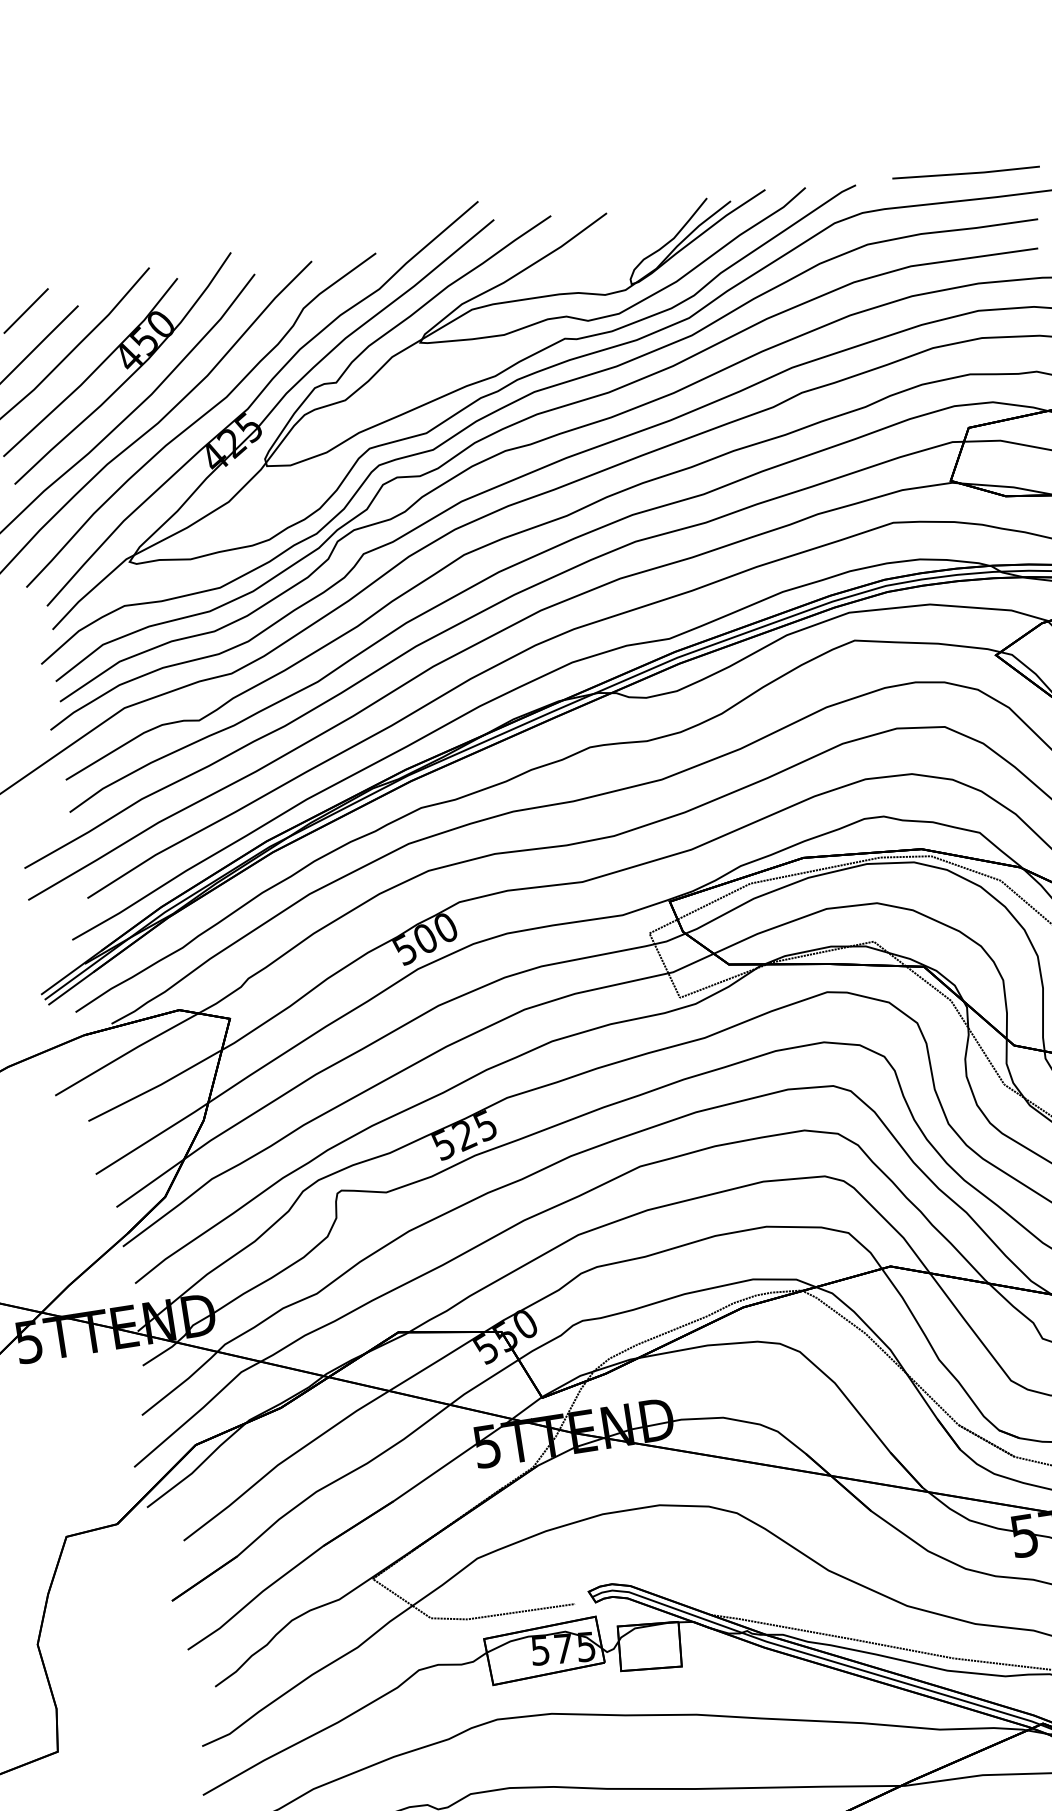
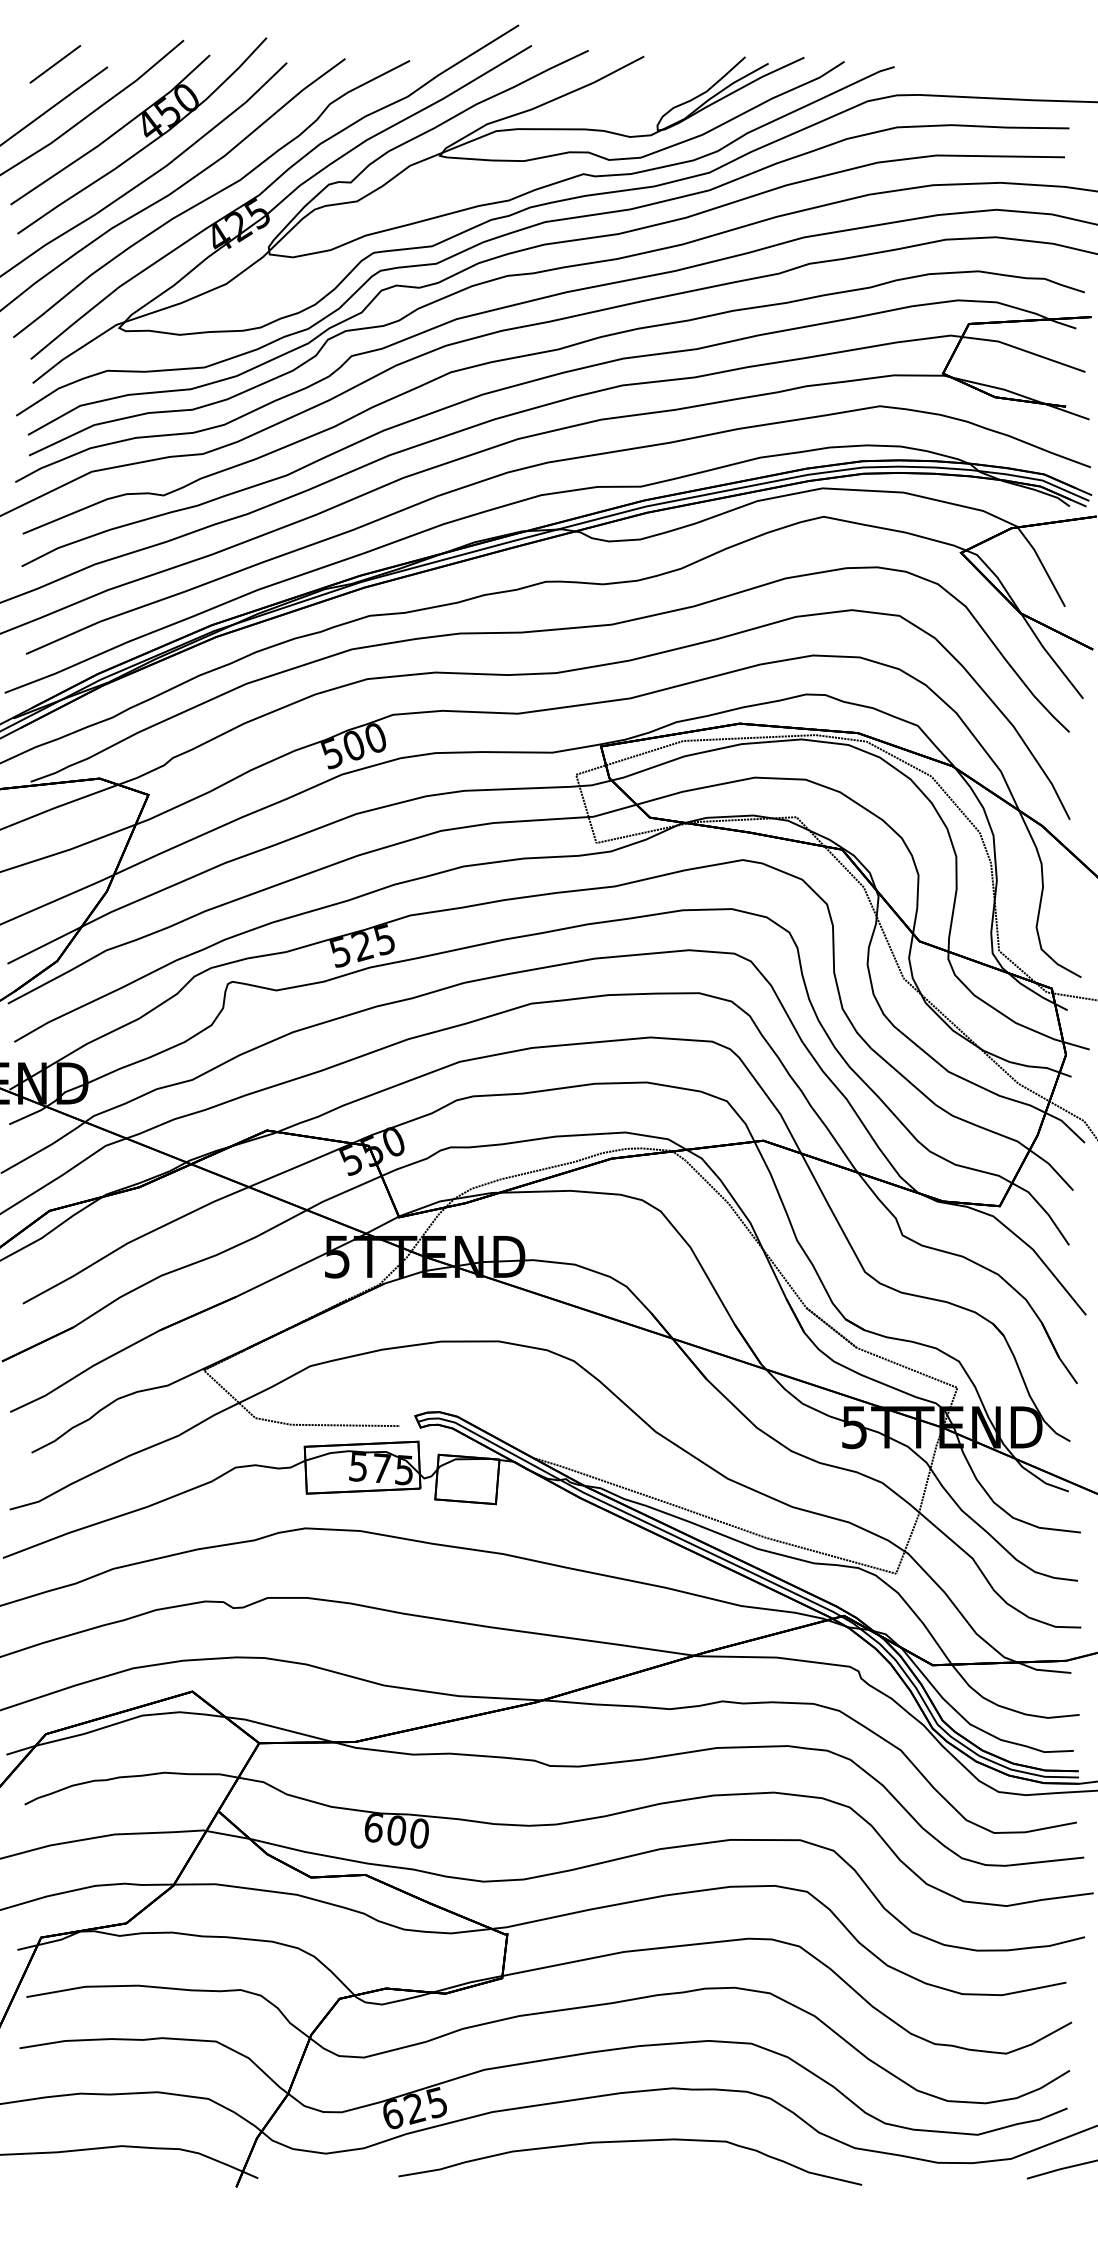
line: (966, 172) -> (1005, 71), removed

